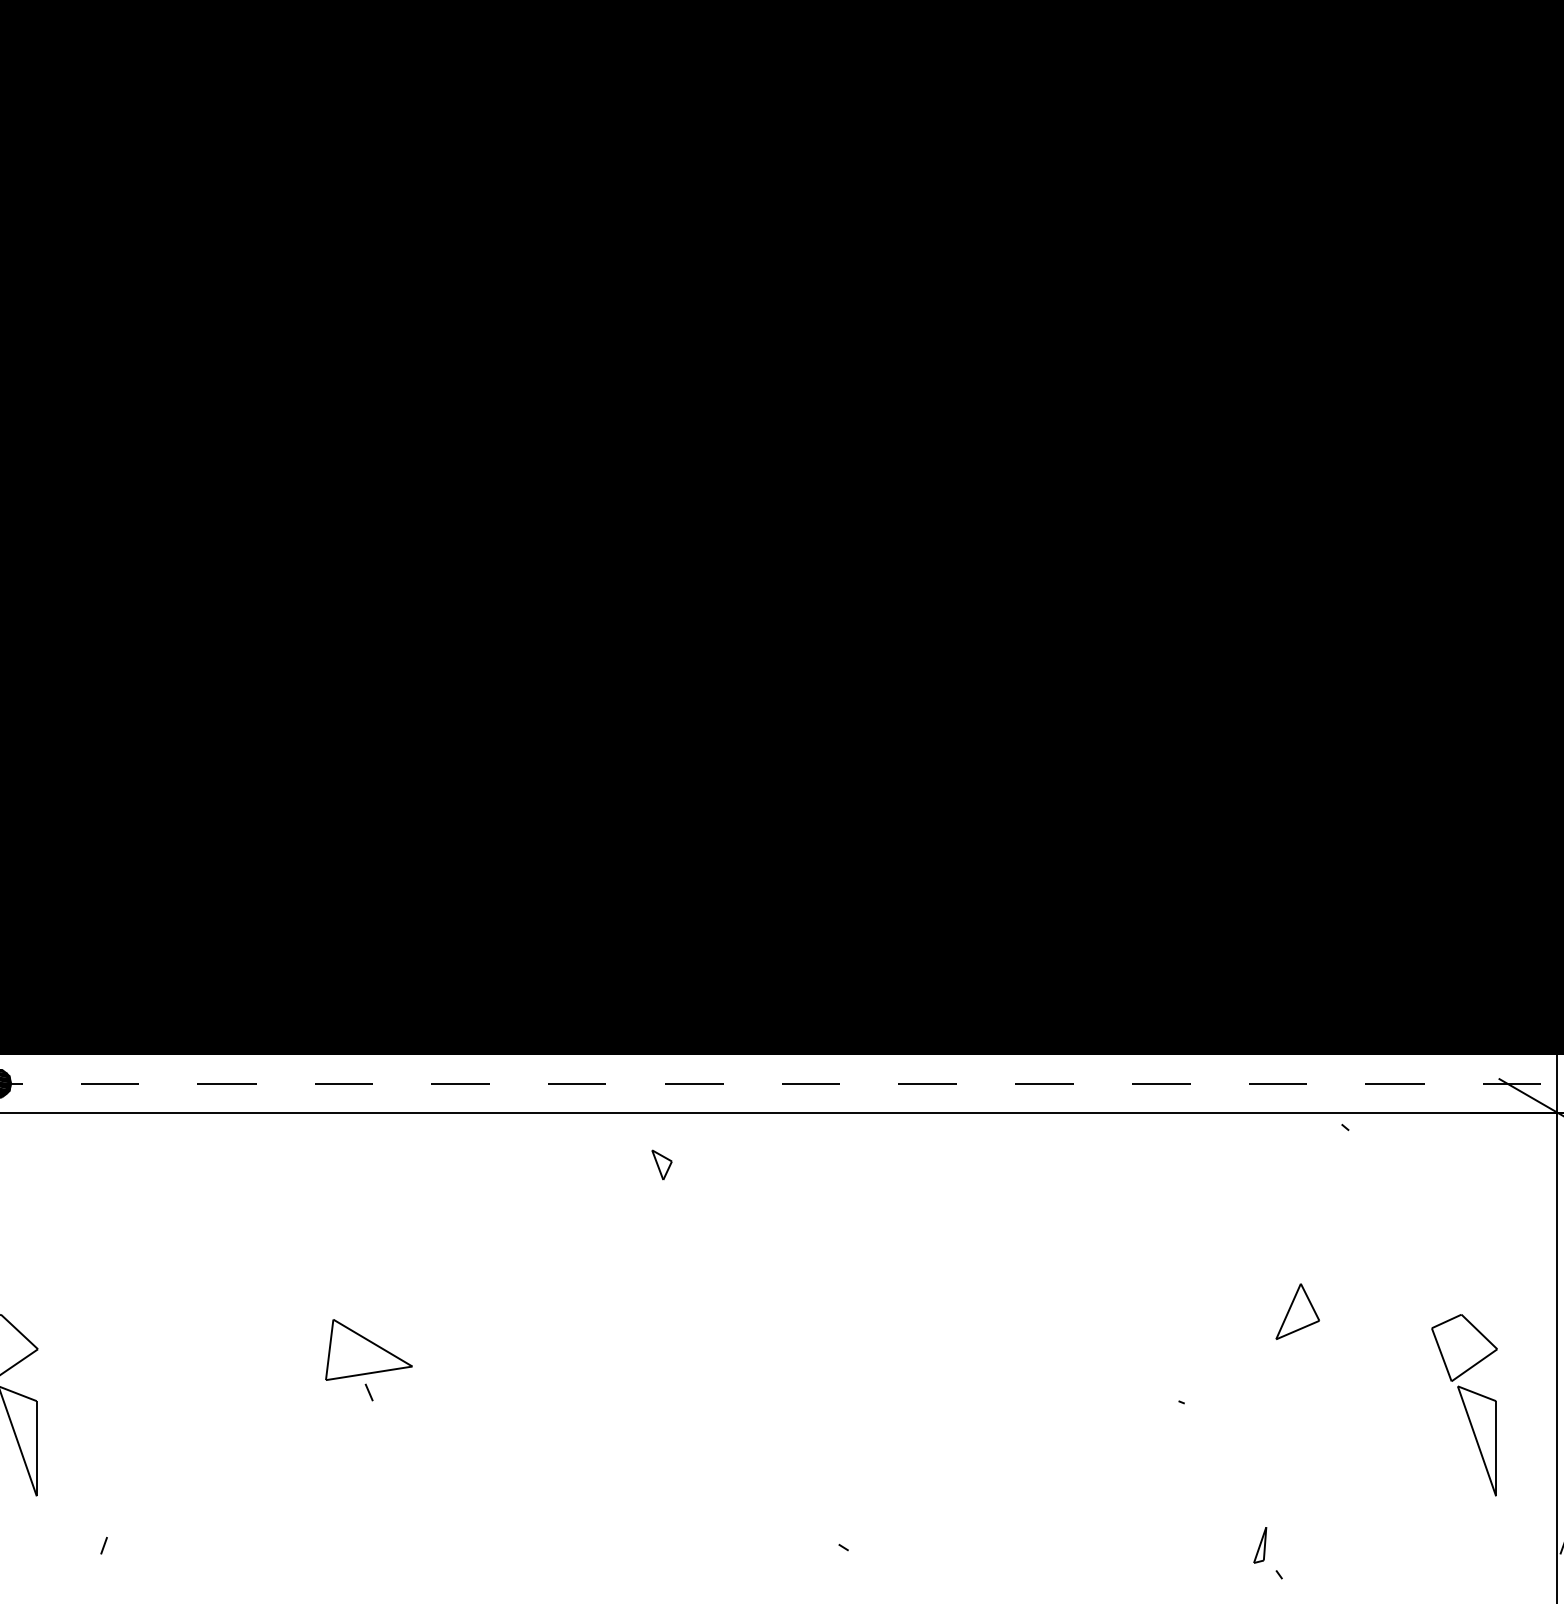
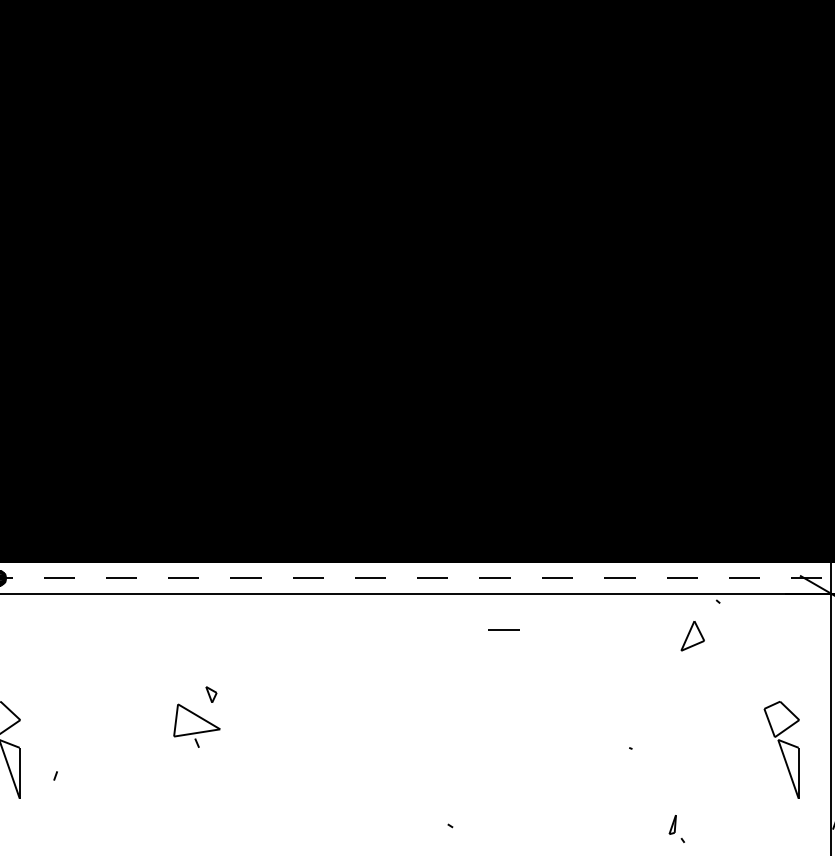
part: (662, 1164) -> (211, 694), moved
line: (943, 1179) -> (503, 629), added
part: (1297, 1312) -> (692, 636), moved
line: (103, 1544) -> (55, 775), moved

